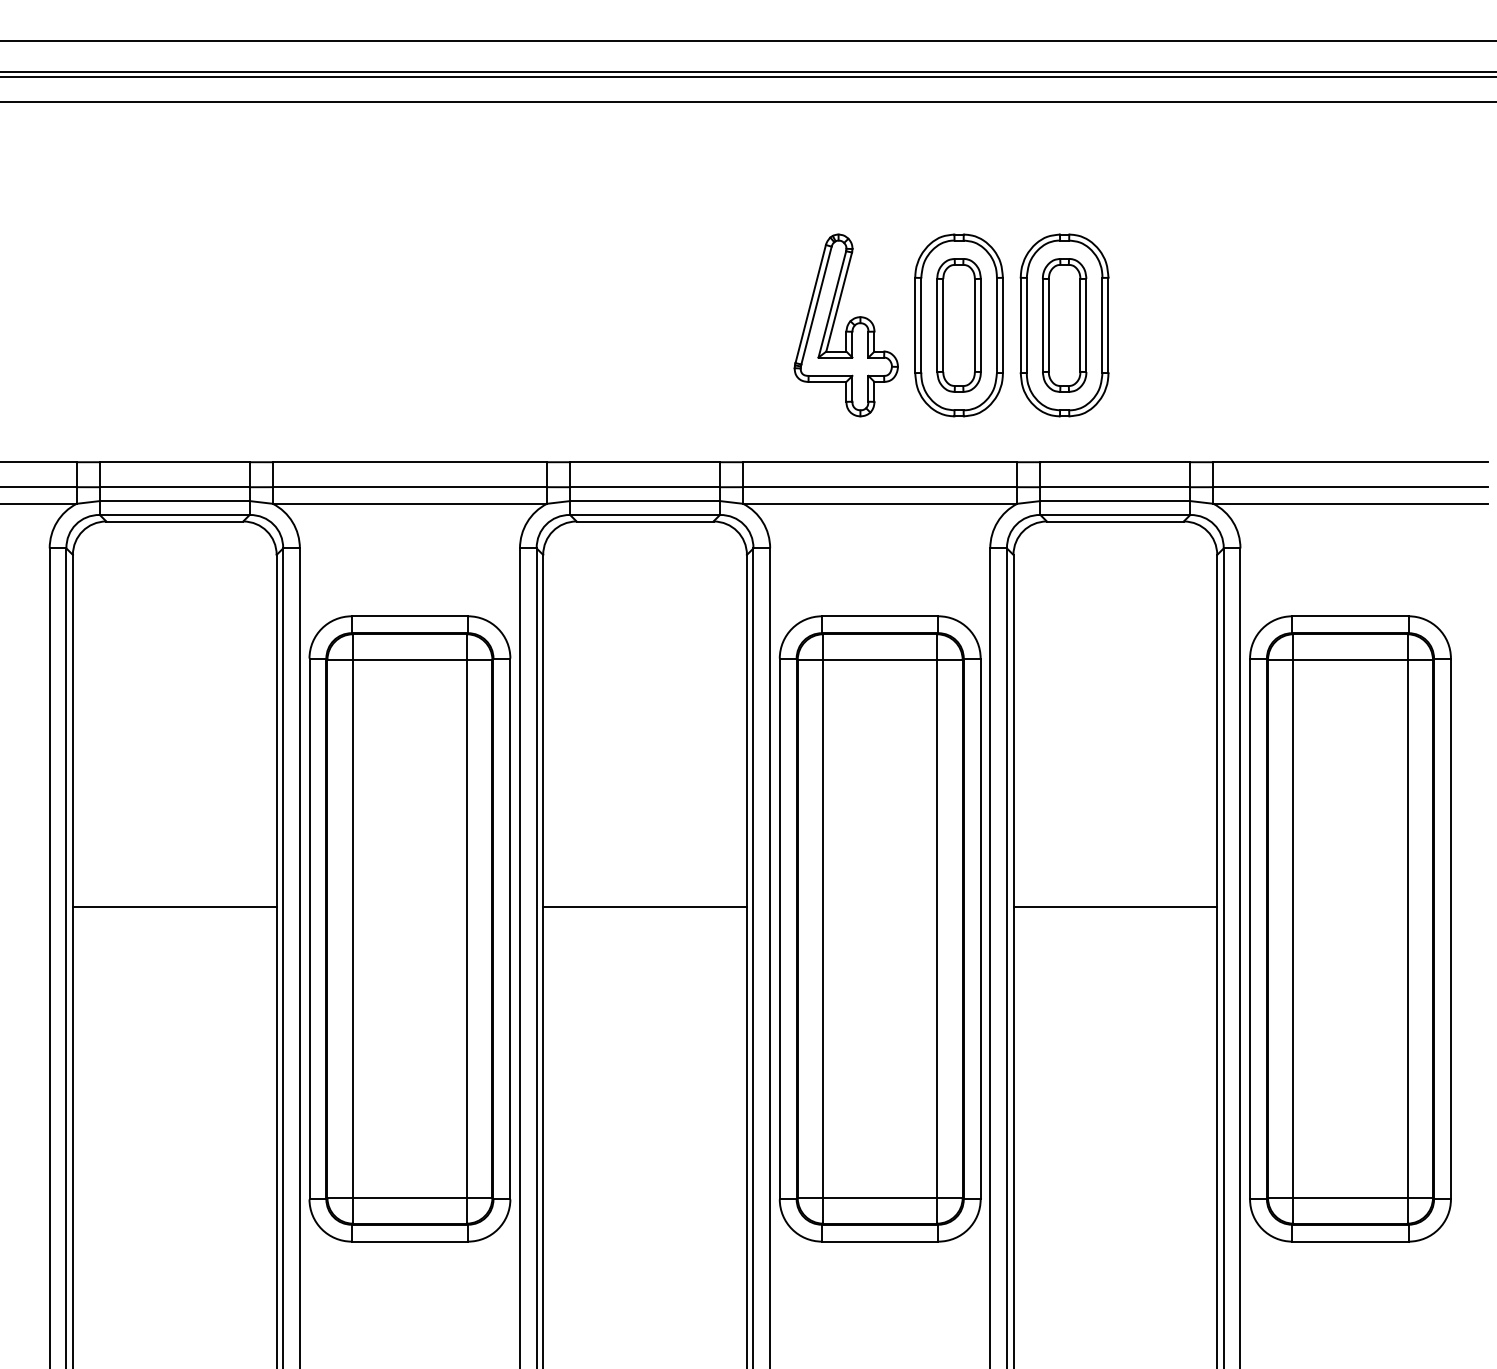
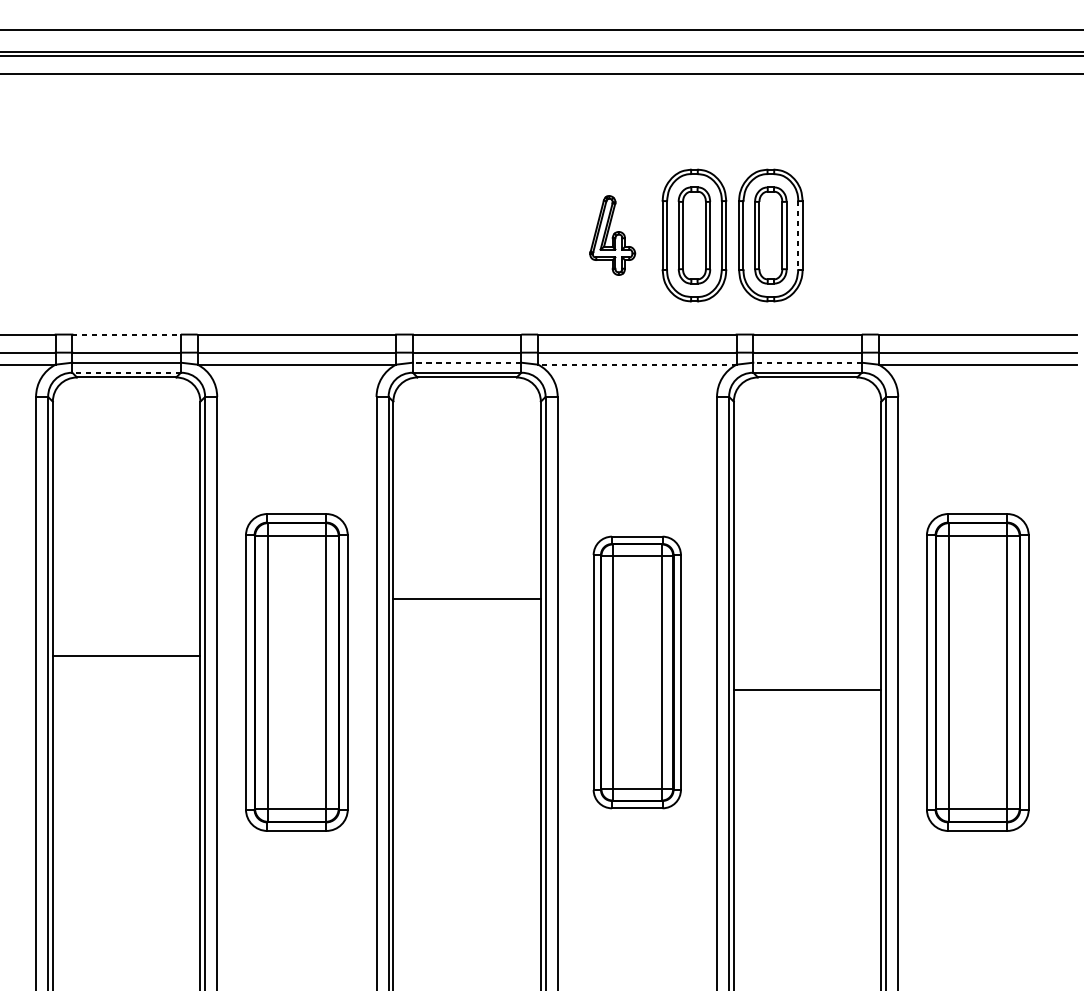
part: (845, 325) -> (612, 235), size x0.6
line: (1102, 325) -> (798, 235), solid -> dashed
line: (174, 462) -> (126, 334), solid -> dashed
line: (645, 501) -> (467, 363), solid -> dashed
line: (1115, 501) -> (807, 363), solid -> dashed
line: (879, 503) -> (636, 364), solid -> dashed
line: (174, 515) -> (126, 373), solid -> dashed
line: (644, 906) -> (466, 598), moved
line: (1115, 906) -> (807, 689), moved
part: (409, 928) -> (296, 672), size x0.7
part: (879, 928) -> (636, 672), size x0.6
part: (1350, 928) -> (977, 672), size x0.7

